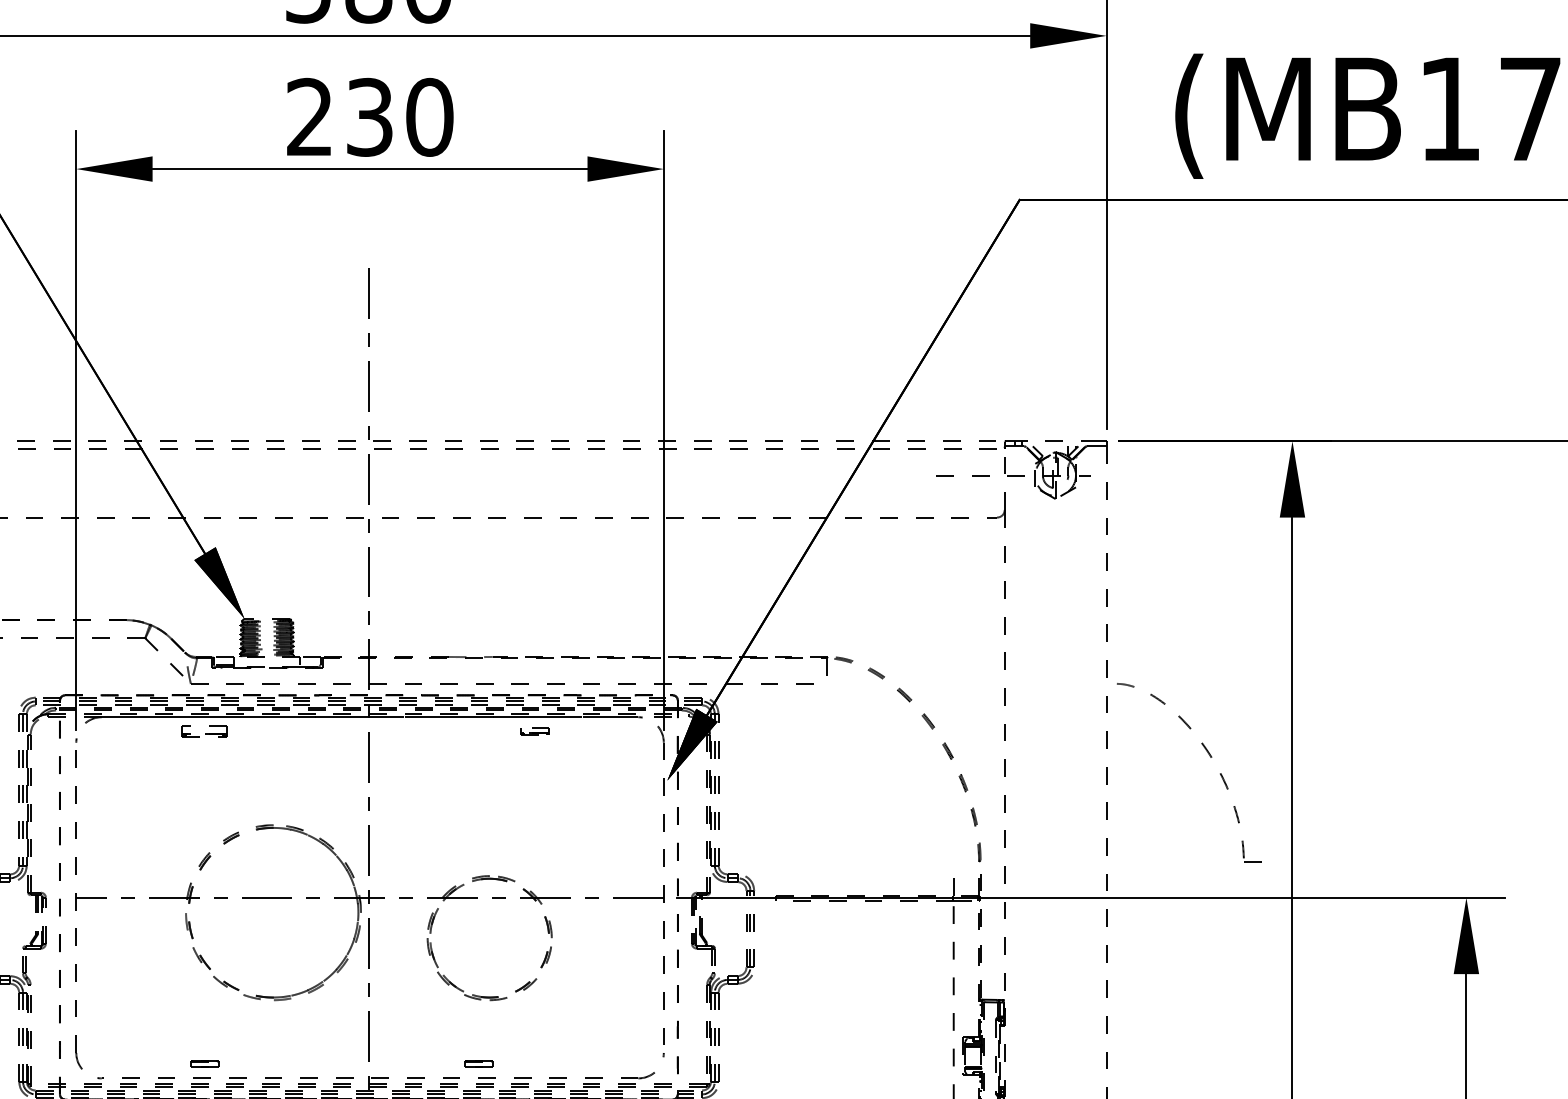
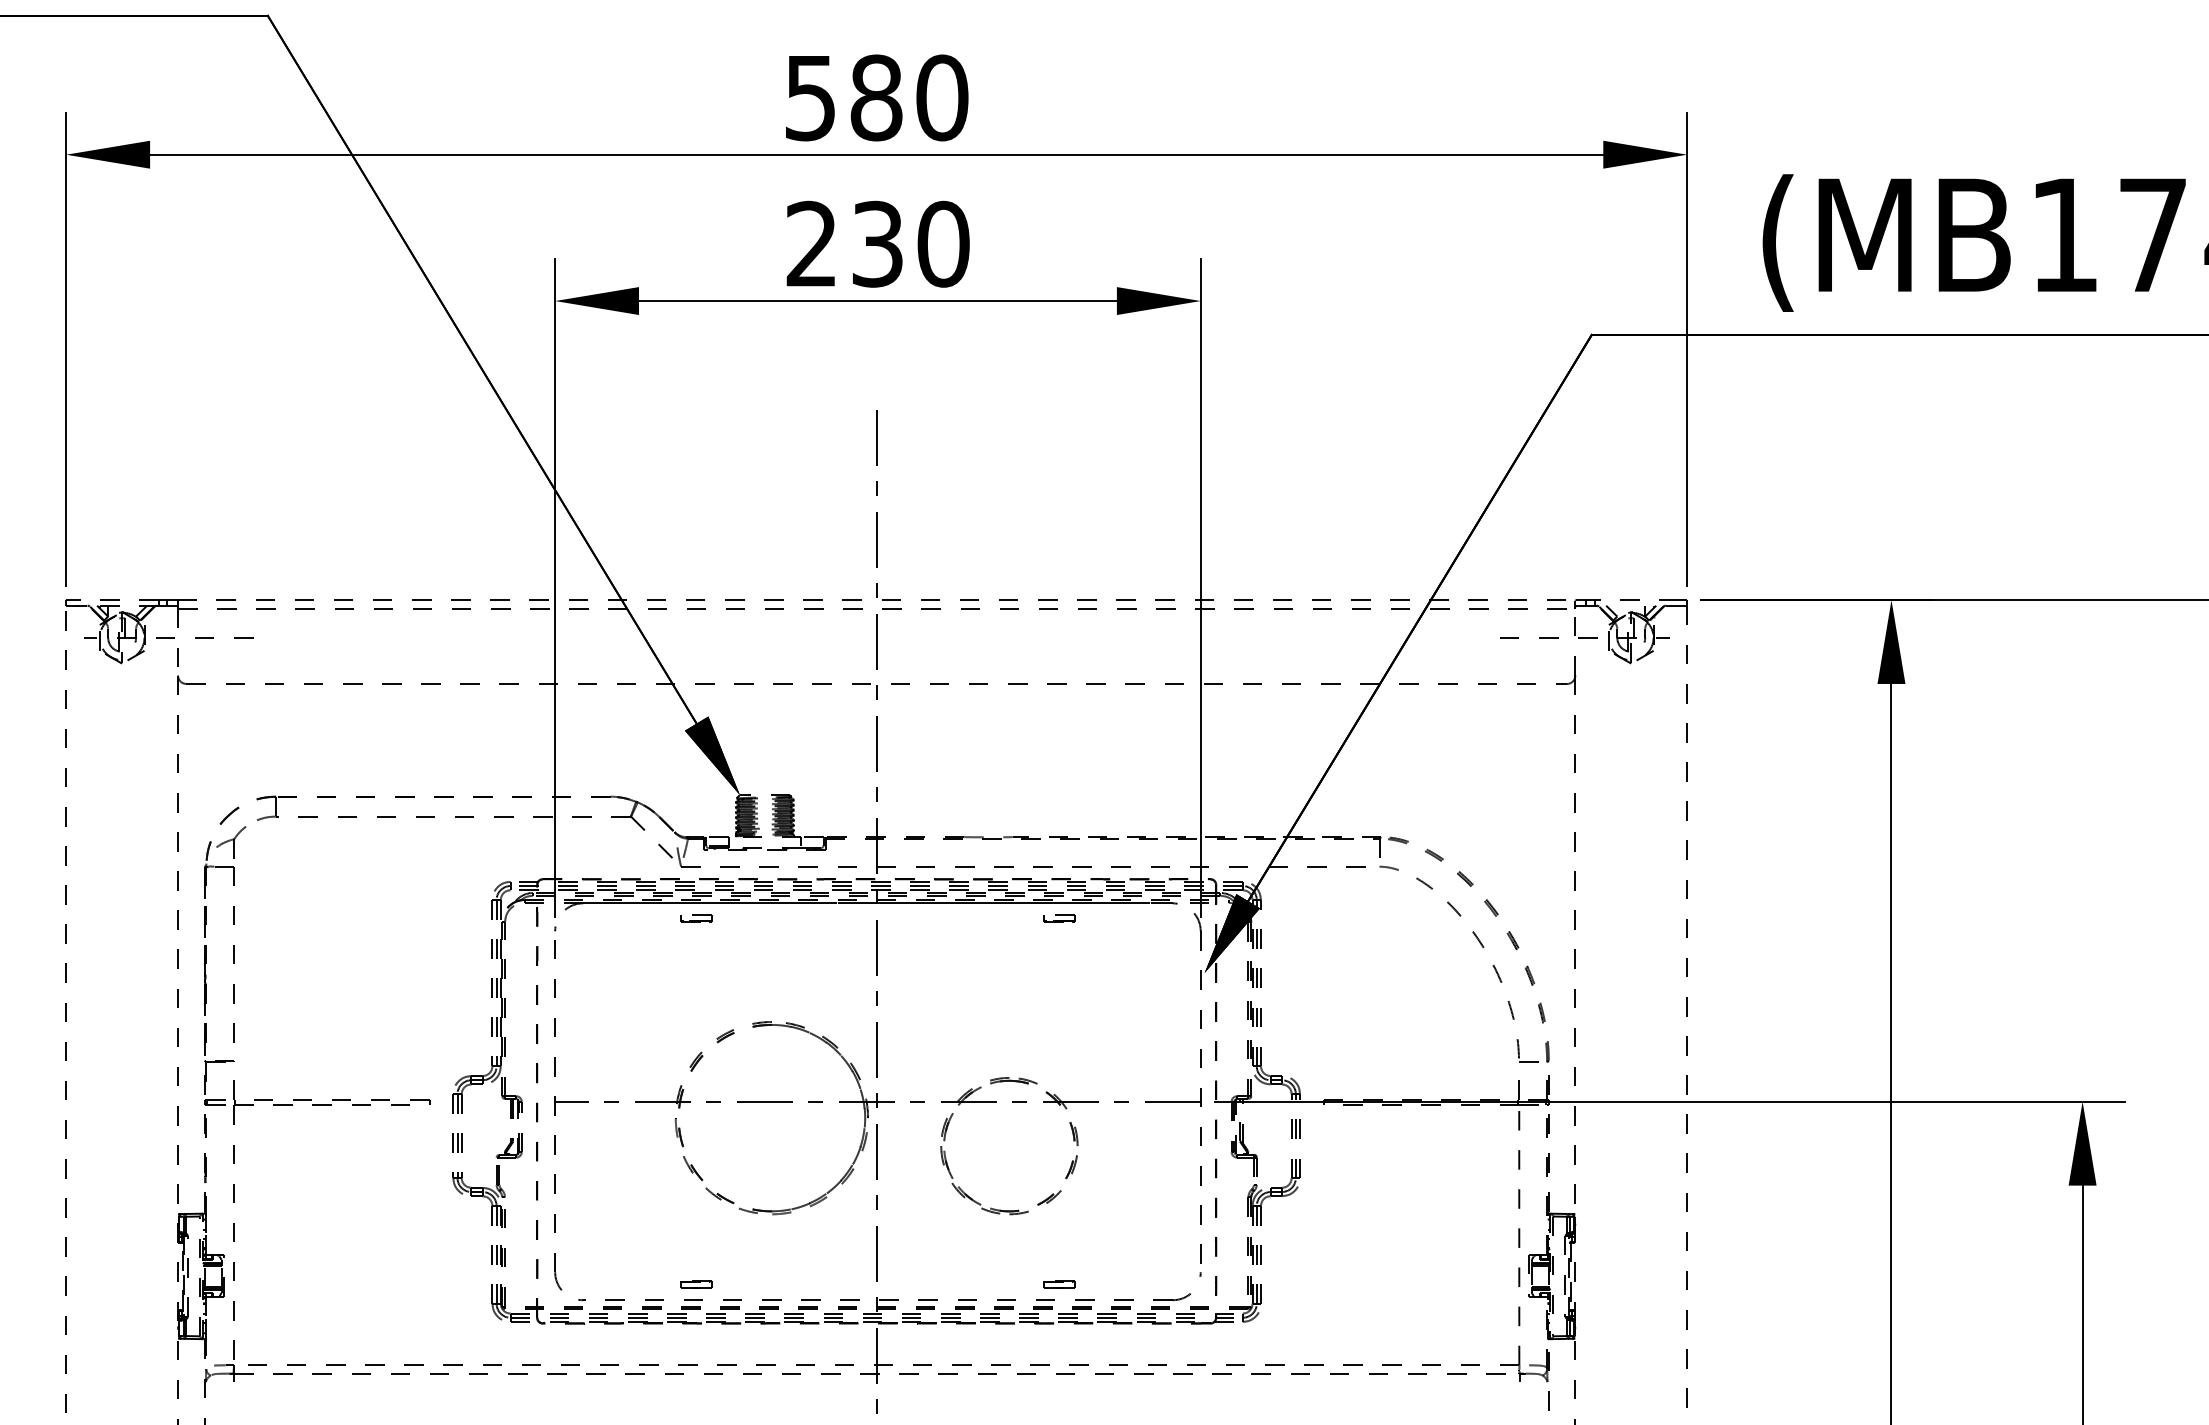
part: (204, 731) -> (696, 918), size x0.62
part: (1209, 756) -> (1481, 946), moved
part: (478, 1064) -> (1059, 1284), moved

